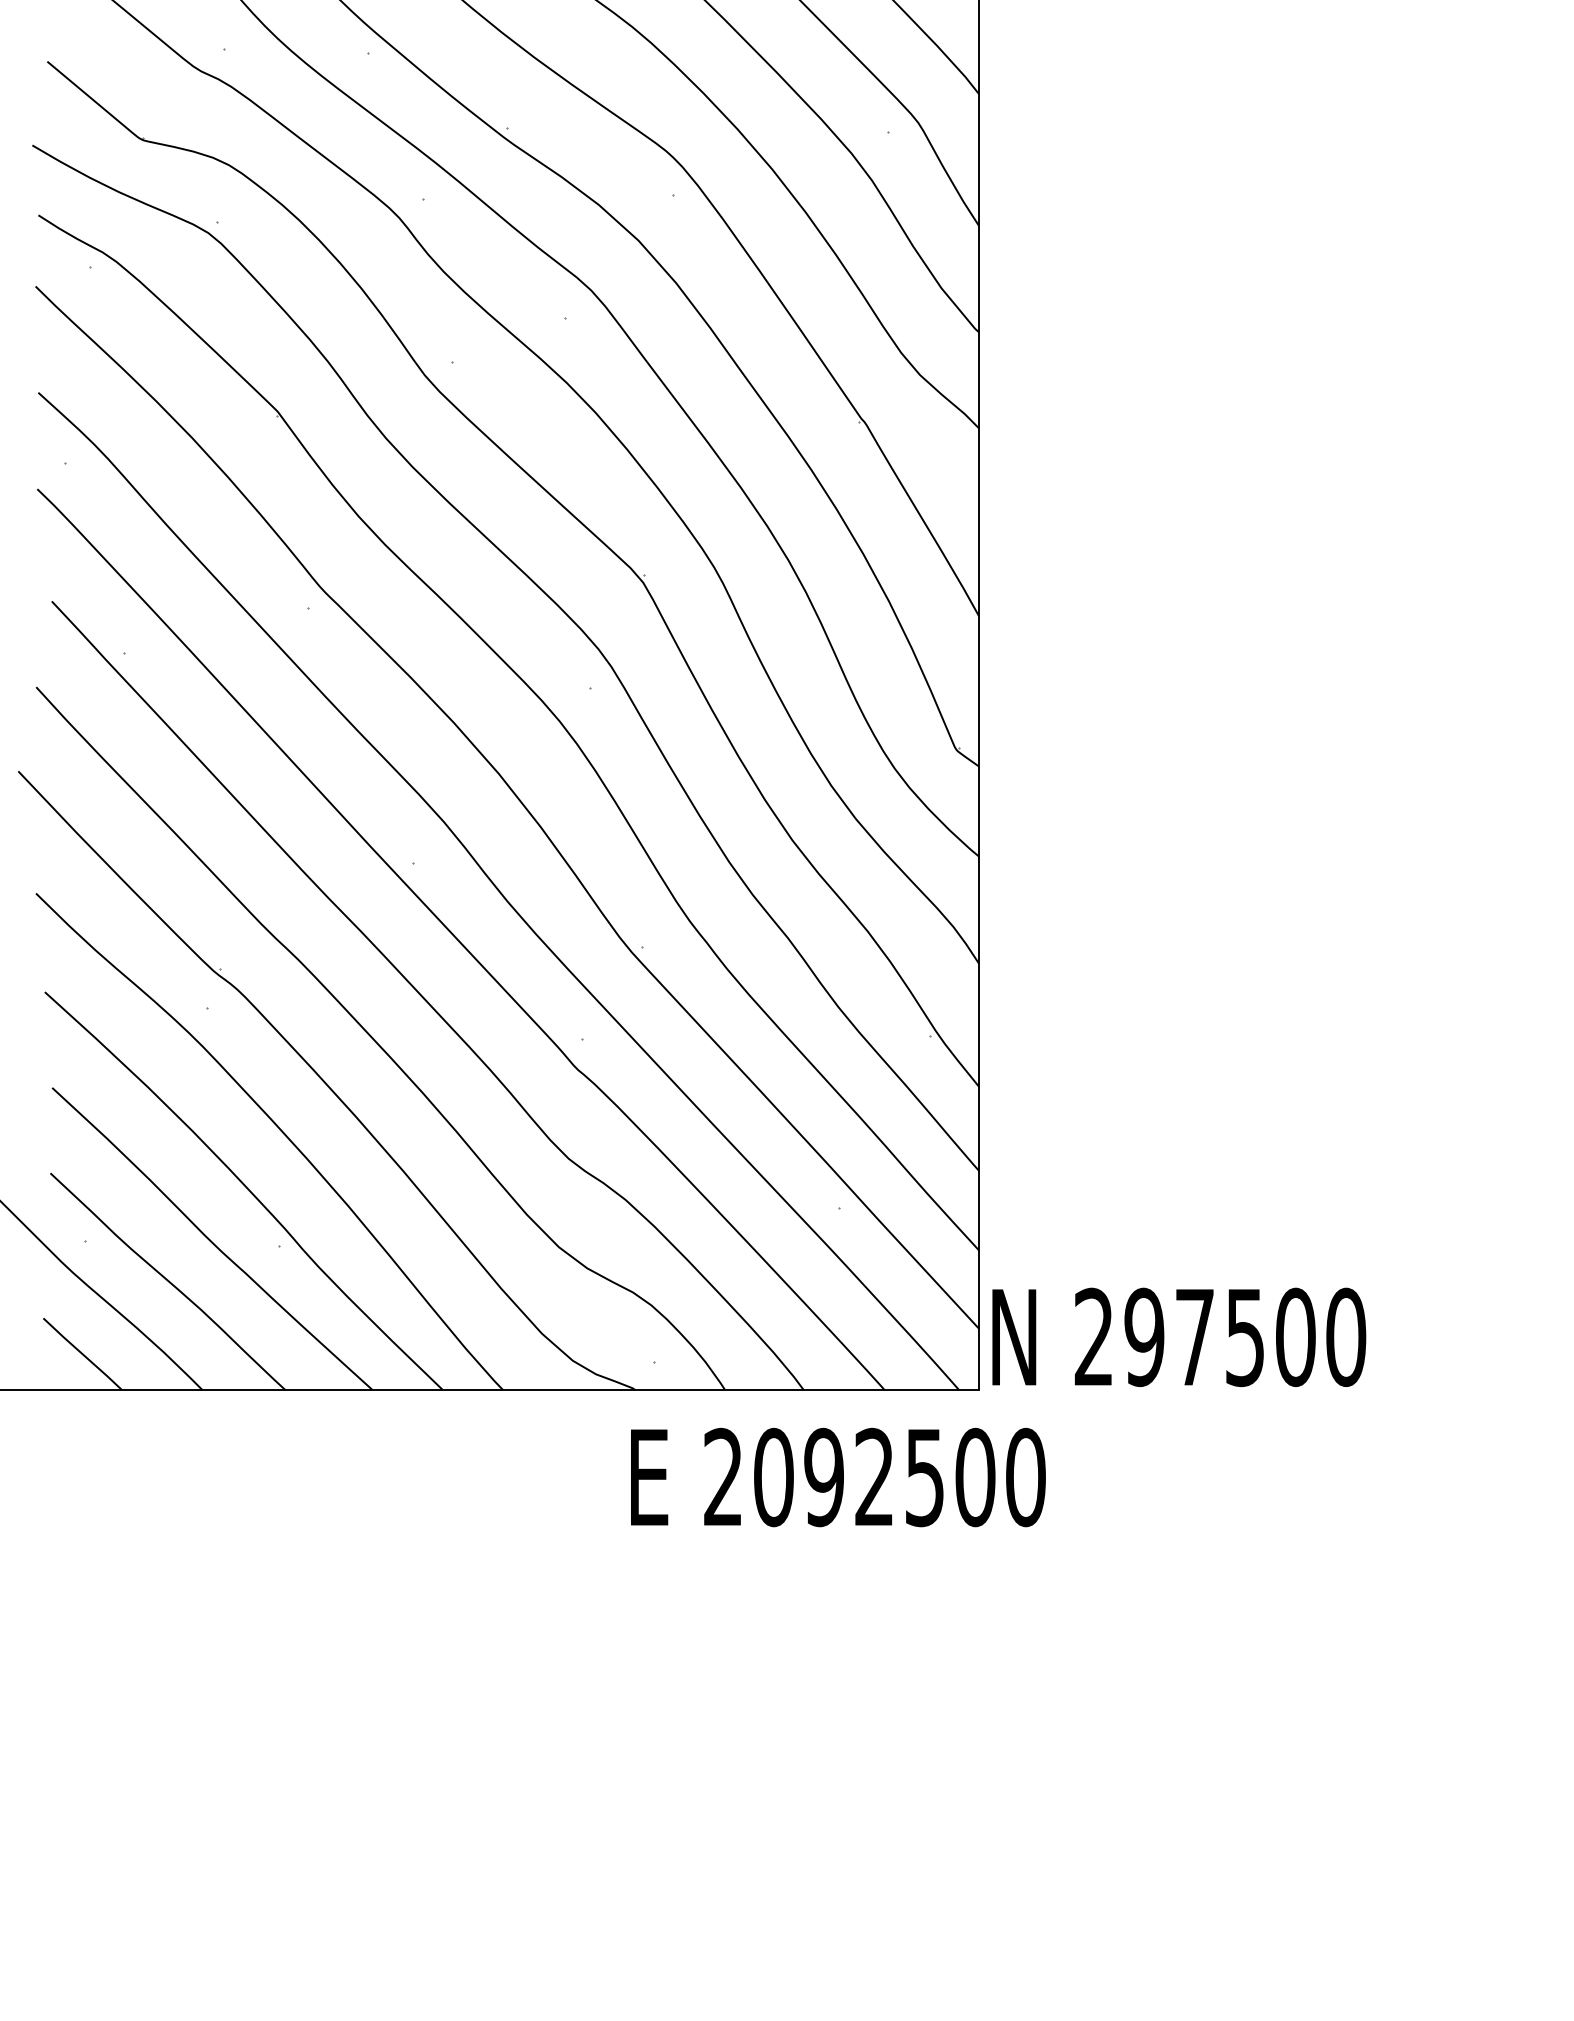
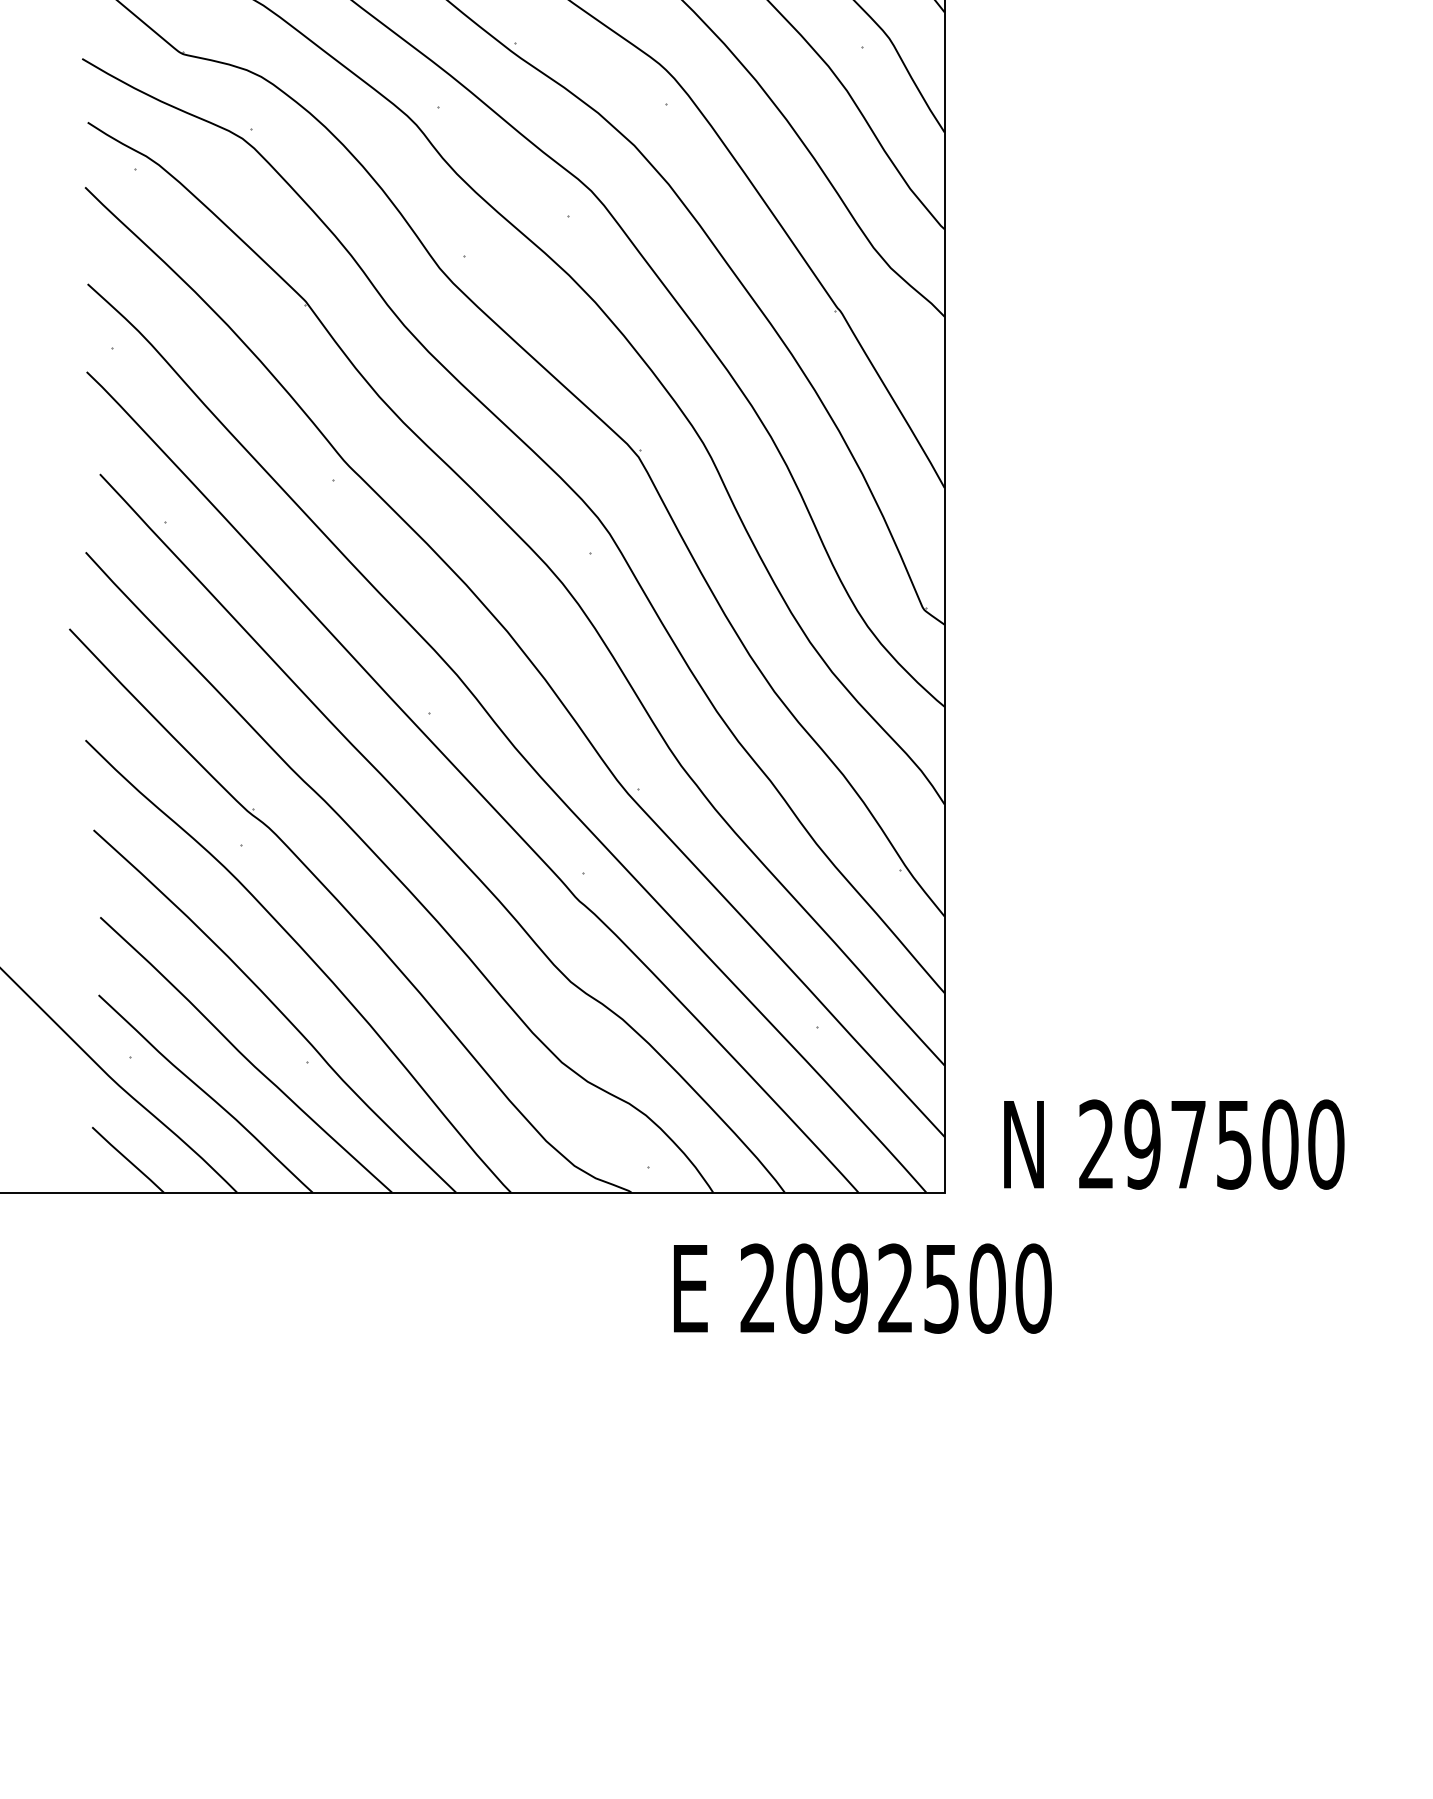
text: (1179, 1337) -> (1174, 1144), moved
text: (838, 1477) -> (862, 1288), moved

